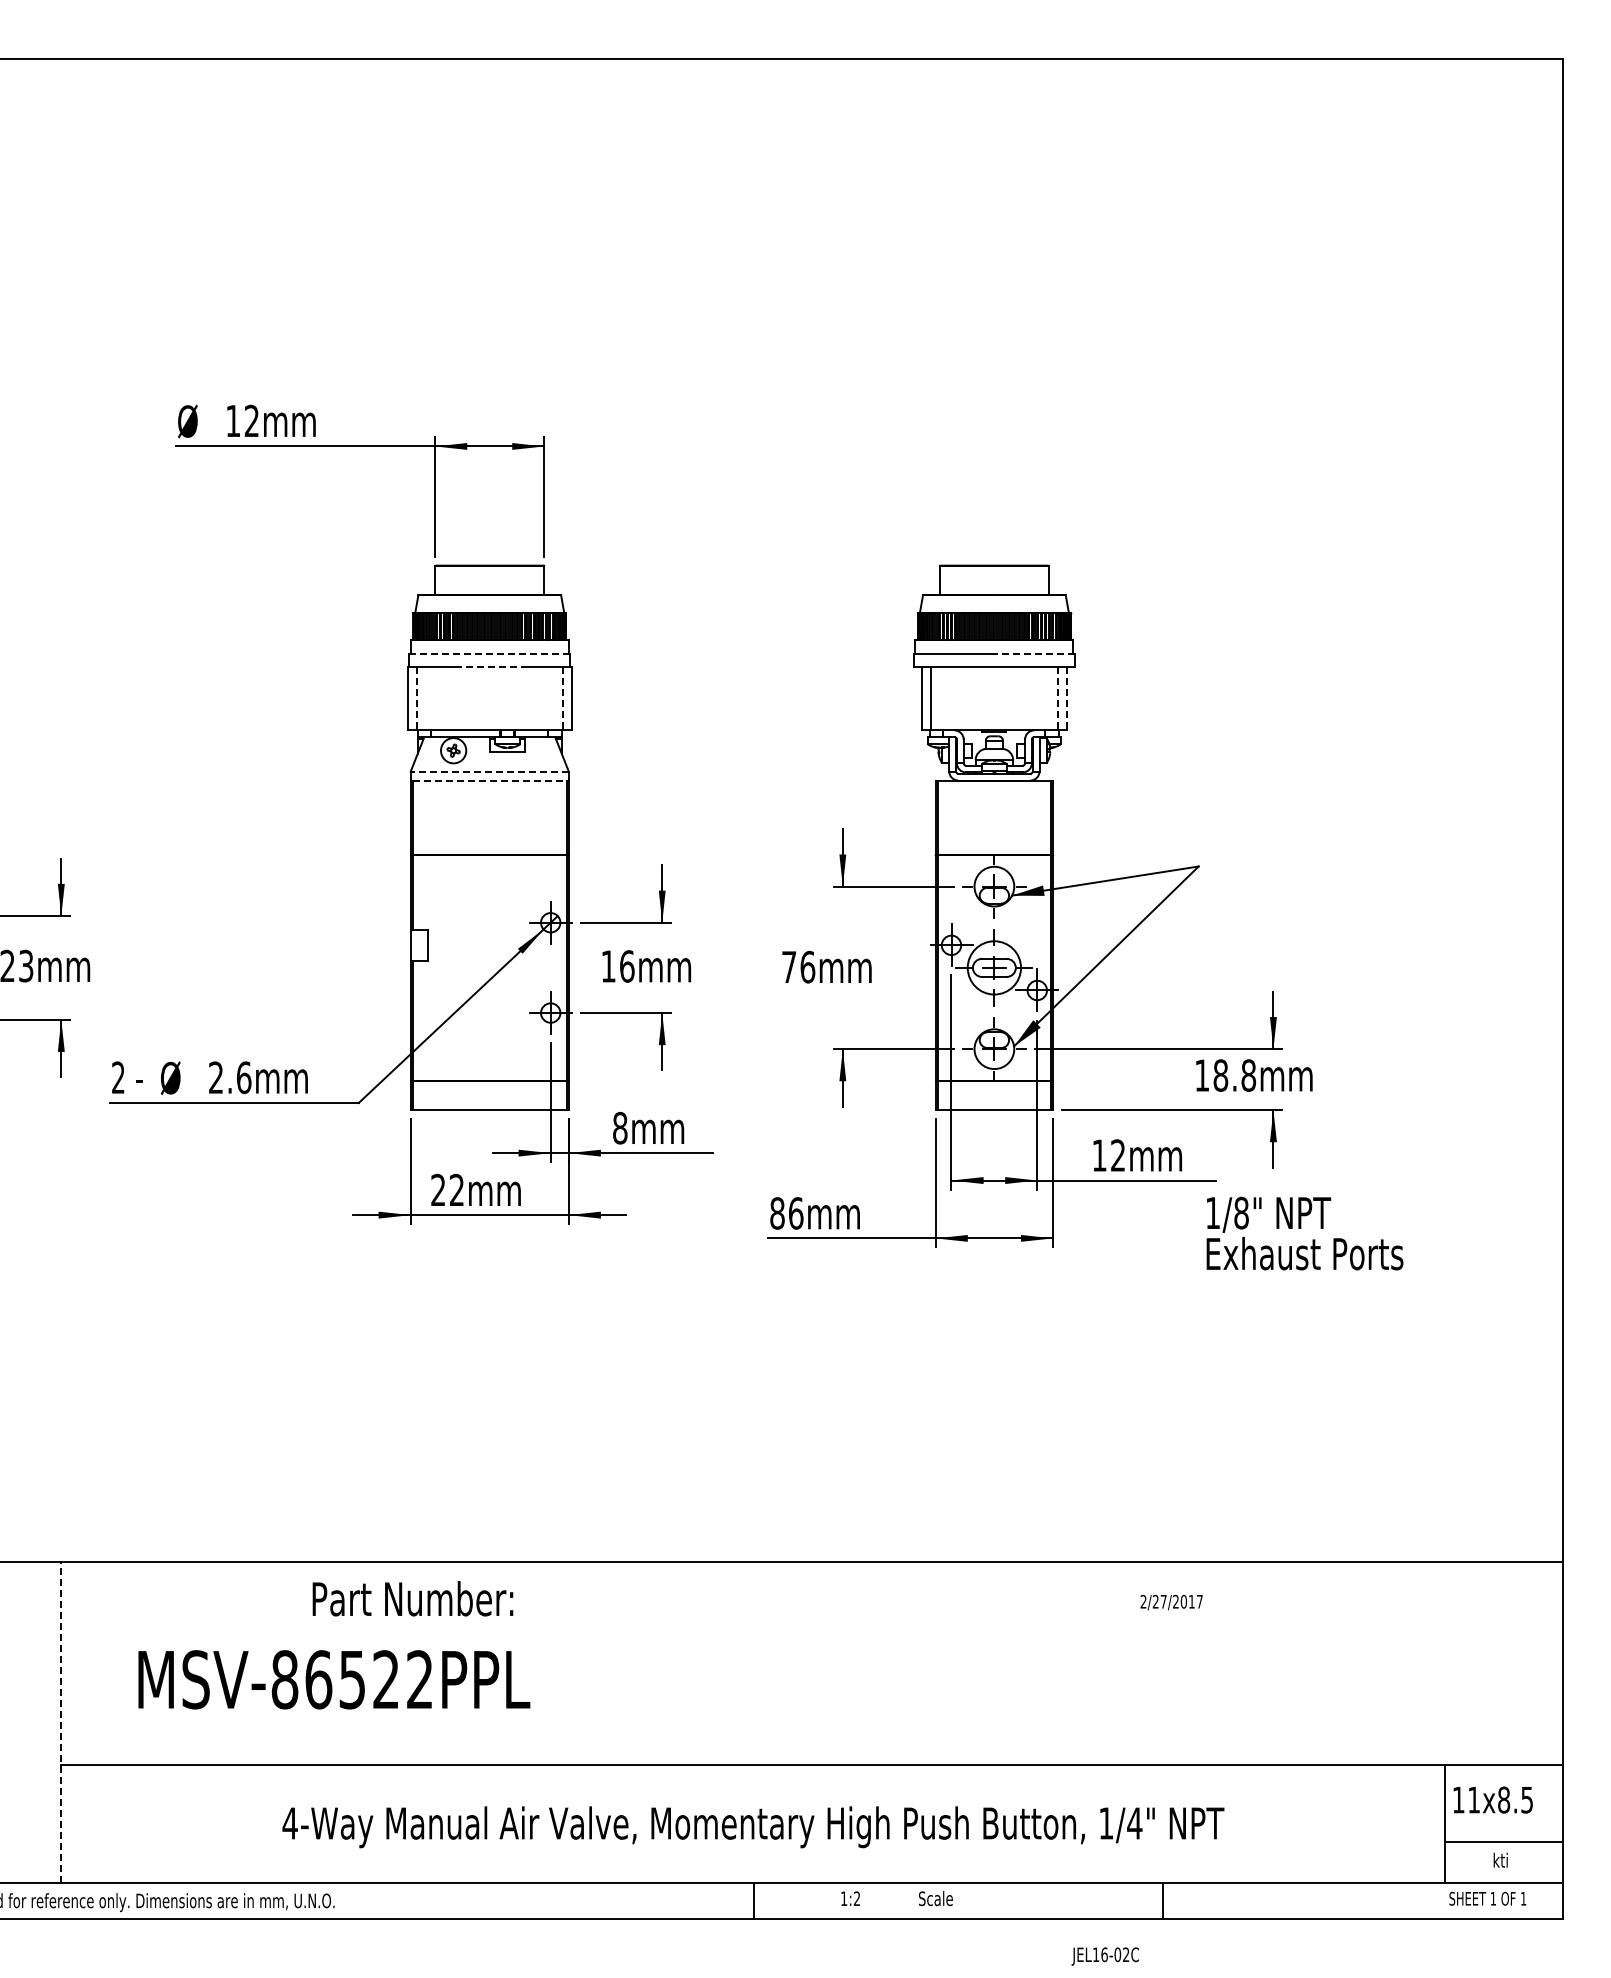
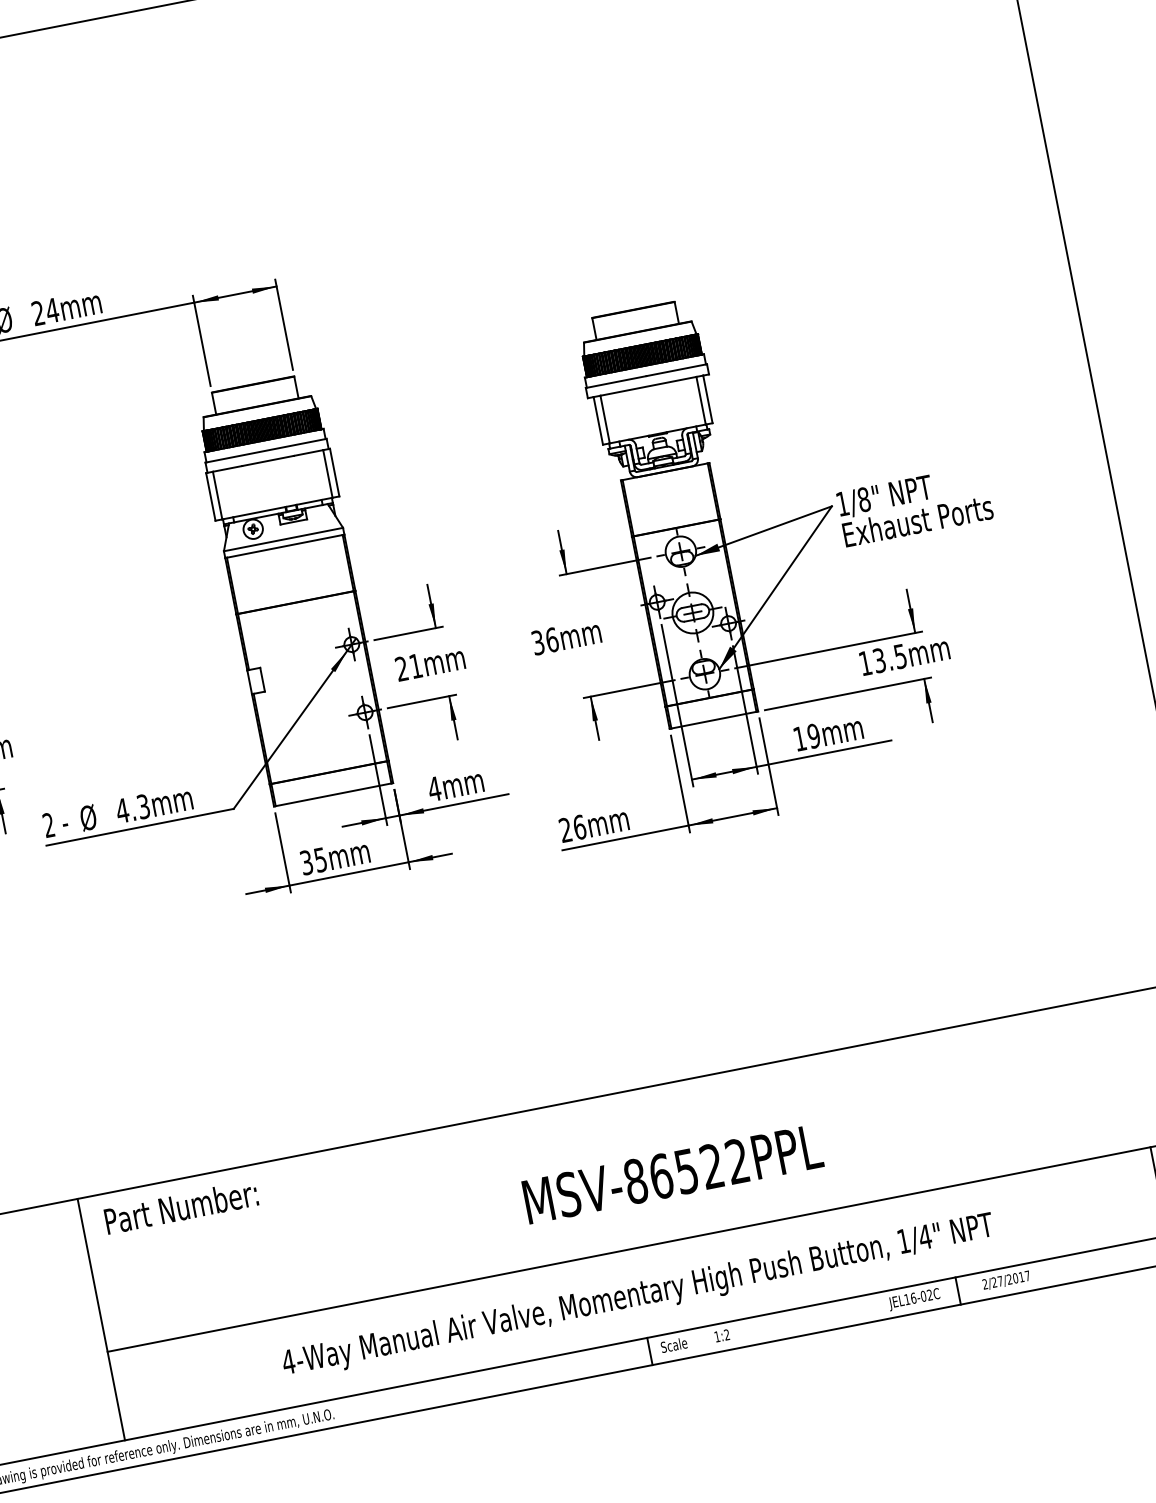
text: (242, 420) -> (45, 311), 12mm -> 24mm
line: (489, 653) -> (265, 450), dashed -> solid
line: (1034, 653) -> (676, 370), dashed -> solid
line: (490, 667) -> (268, 461), dashed -> solid
line: (416, 698) -> (217, 495), dashed -> solid
line: (562, 698) -> (327, 473), dashed -> solid
line: (1058, 698) -> (701, 400), dashed -> solid
line: (1067, 698) -> (708, 399), dashed -> solid
line: (489, 771) -> (283, 539), dashed -> solid
line: (489, 780) -> (284, 546), dashed -> solid
text: (617, 966) -> (408, 667), 16mm -> 21mm
text: (789, 966) -> (538, 642), 76mm -> 36mm
text: (1234, 1075) -> (889, 658), 18.8mm -> 13.5mm
text: (229, 1077) -> (132, 808), 2.6mm -> 4.3mm
text: (619, 1127) -> (433, 788), 8mm -> 4mm
text: (1117, 1155) -> (813, 736), 12mm -> 19mm
text: (447, 1189) -> (313, 860), 22mm -> 35mm
text: (777, 1213) -> (565, 830), 86mm -> 26mm
text: (1304, 1233) -> (914, 505), moved
text: (412, 1598) -> (180, 1207), moved
text: (1171, 1602) -> (1006, 1280), moved
text: (334, 1679) -> (673, 1173), moved
line: (61, 1721) -> (101, 1318), dashed -> solid
text: (935, 1898) -> (673, 1345), moved
text: (1104, 1956) -> (913, 1299), moved

